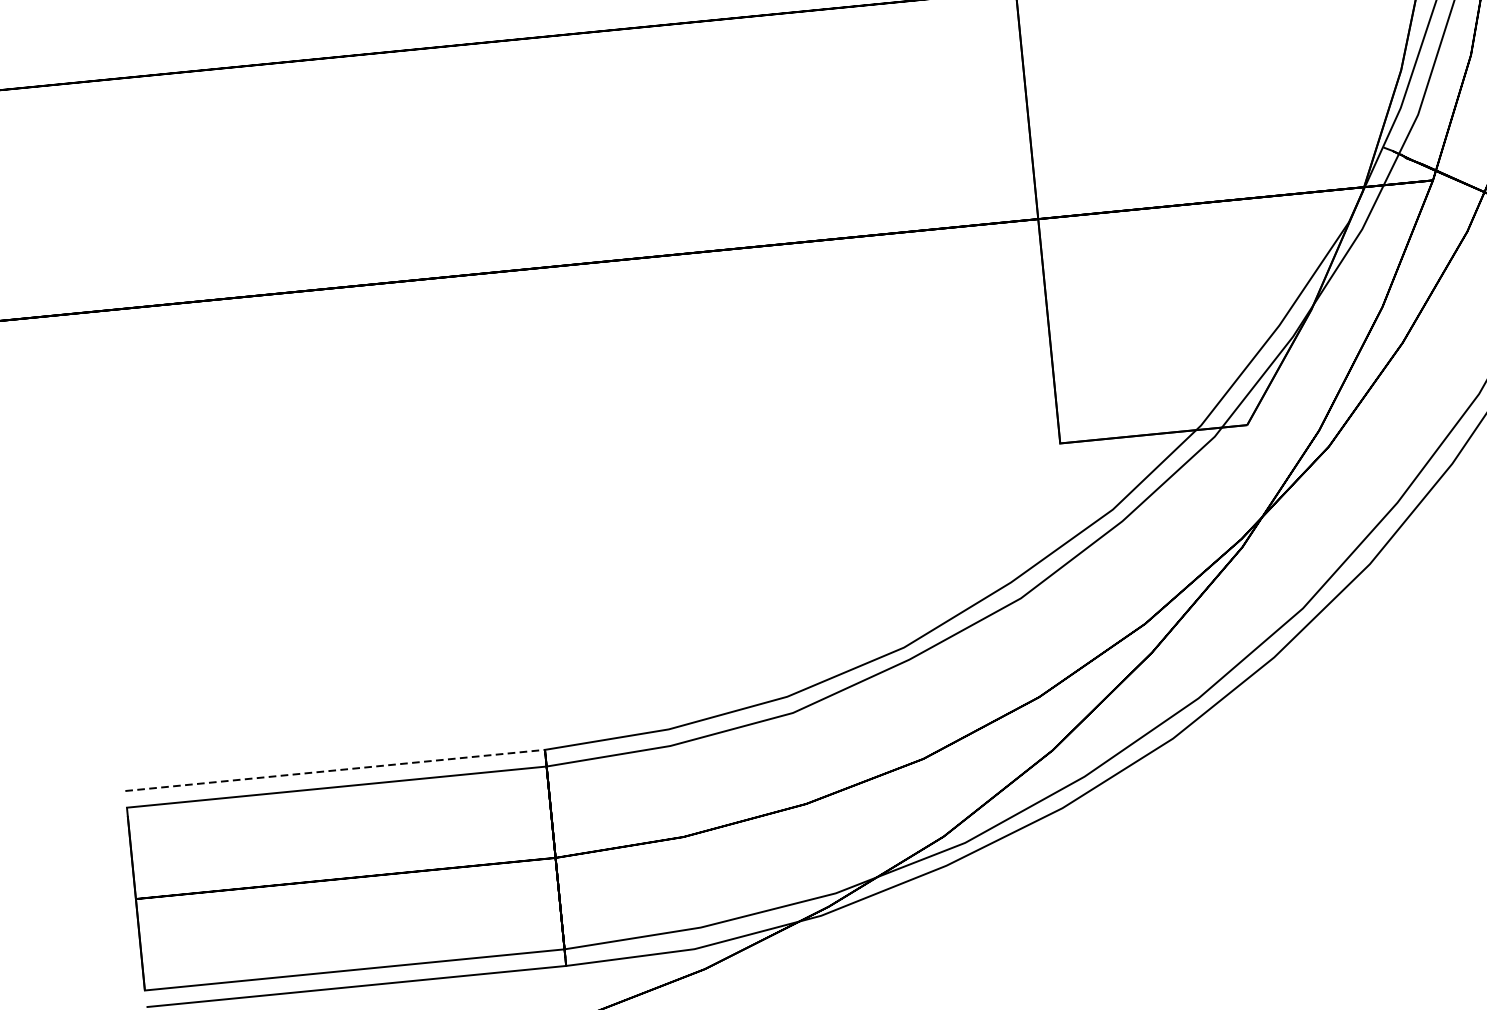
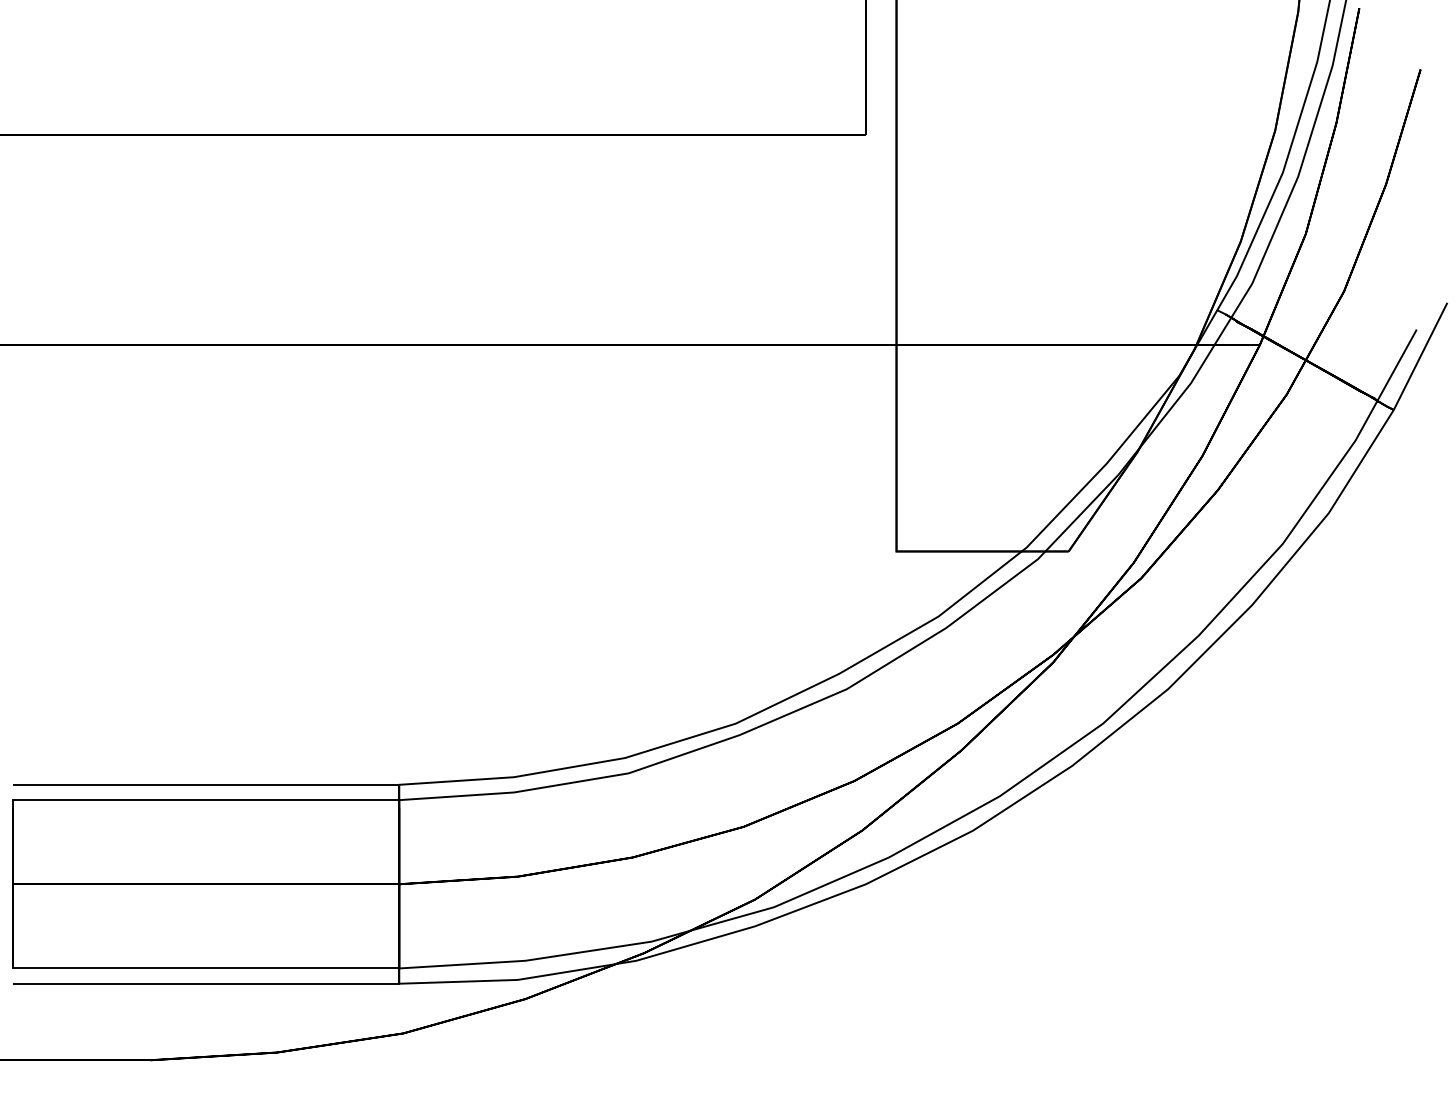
line: (335, 770) -> (206, 784), dashed -> solid

